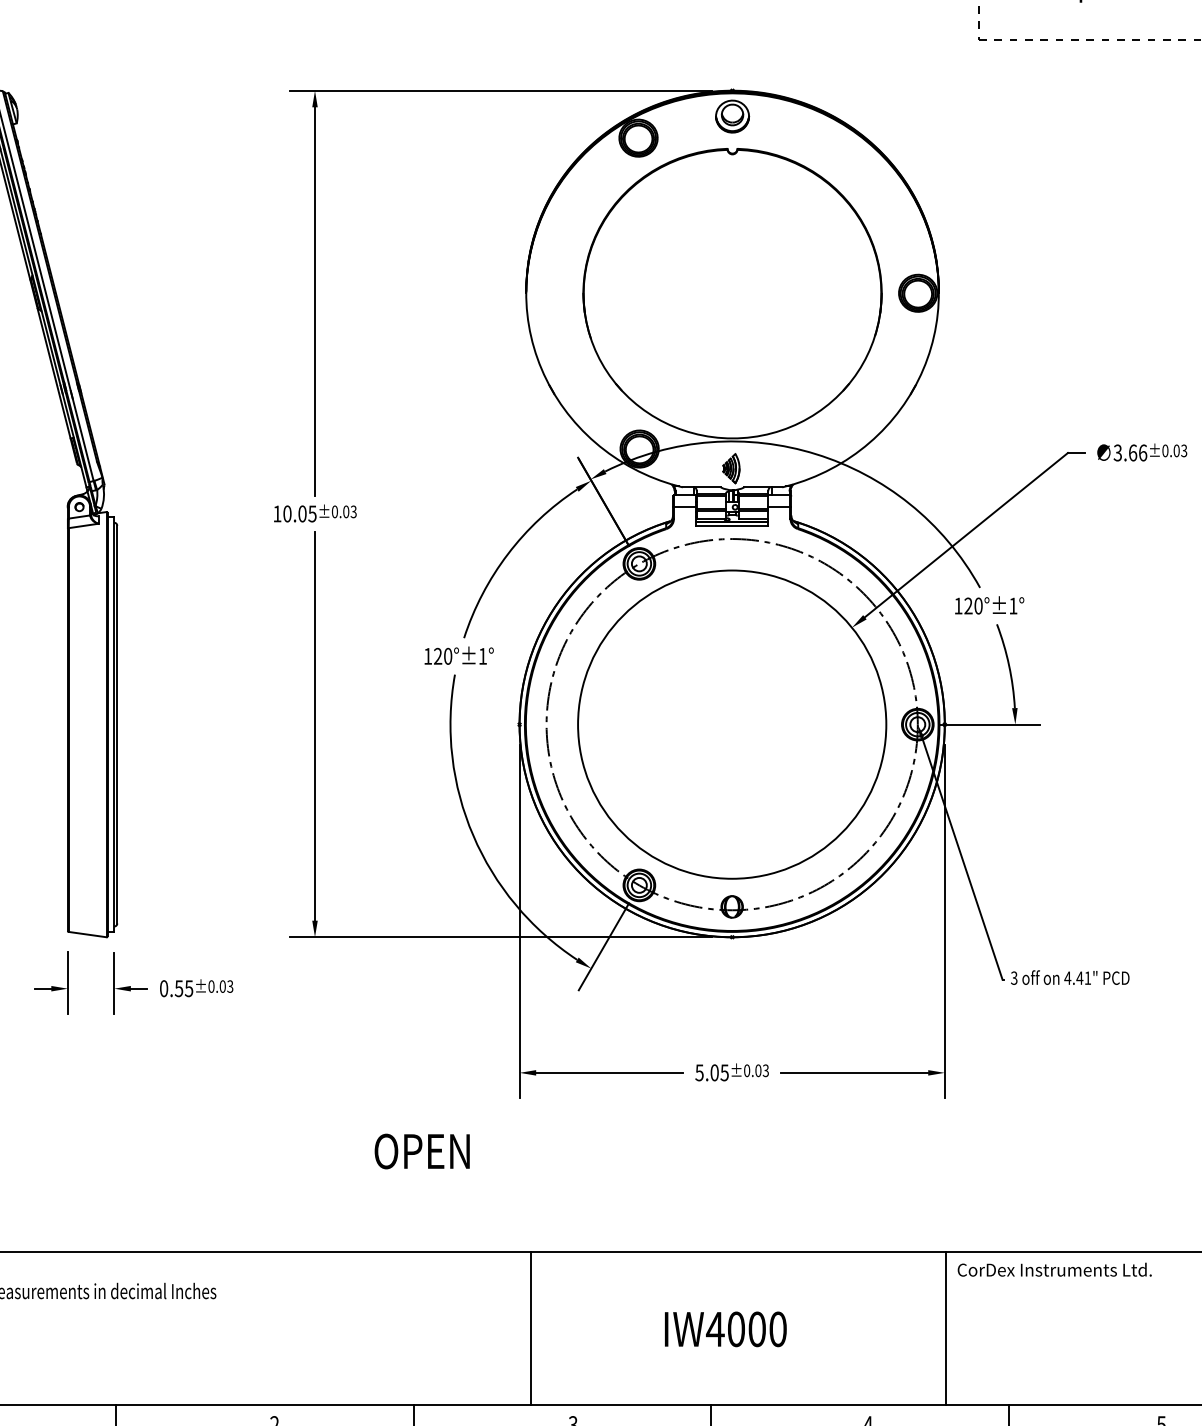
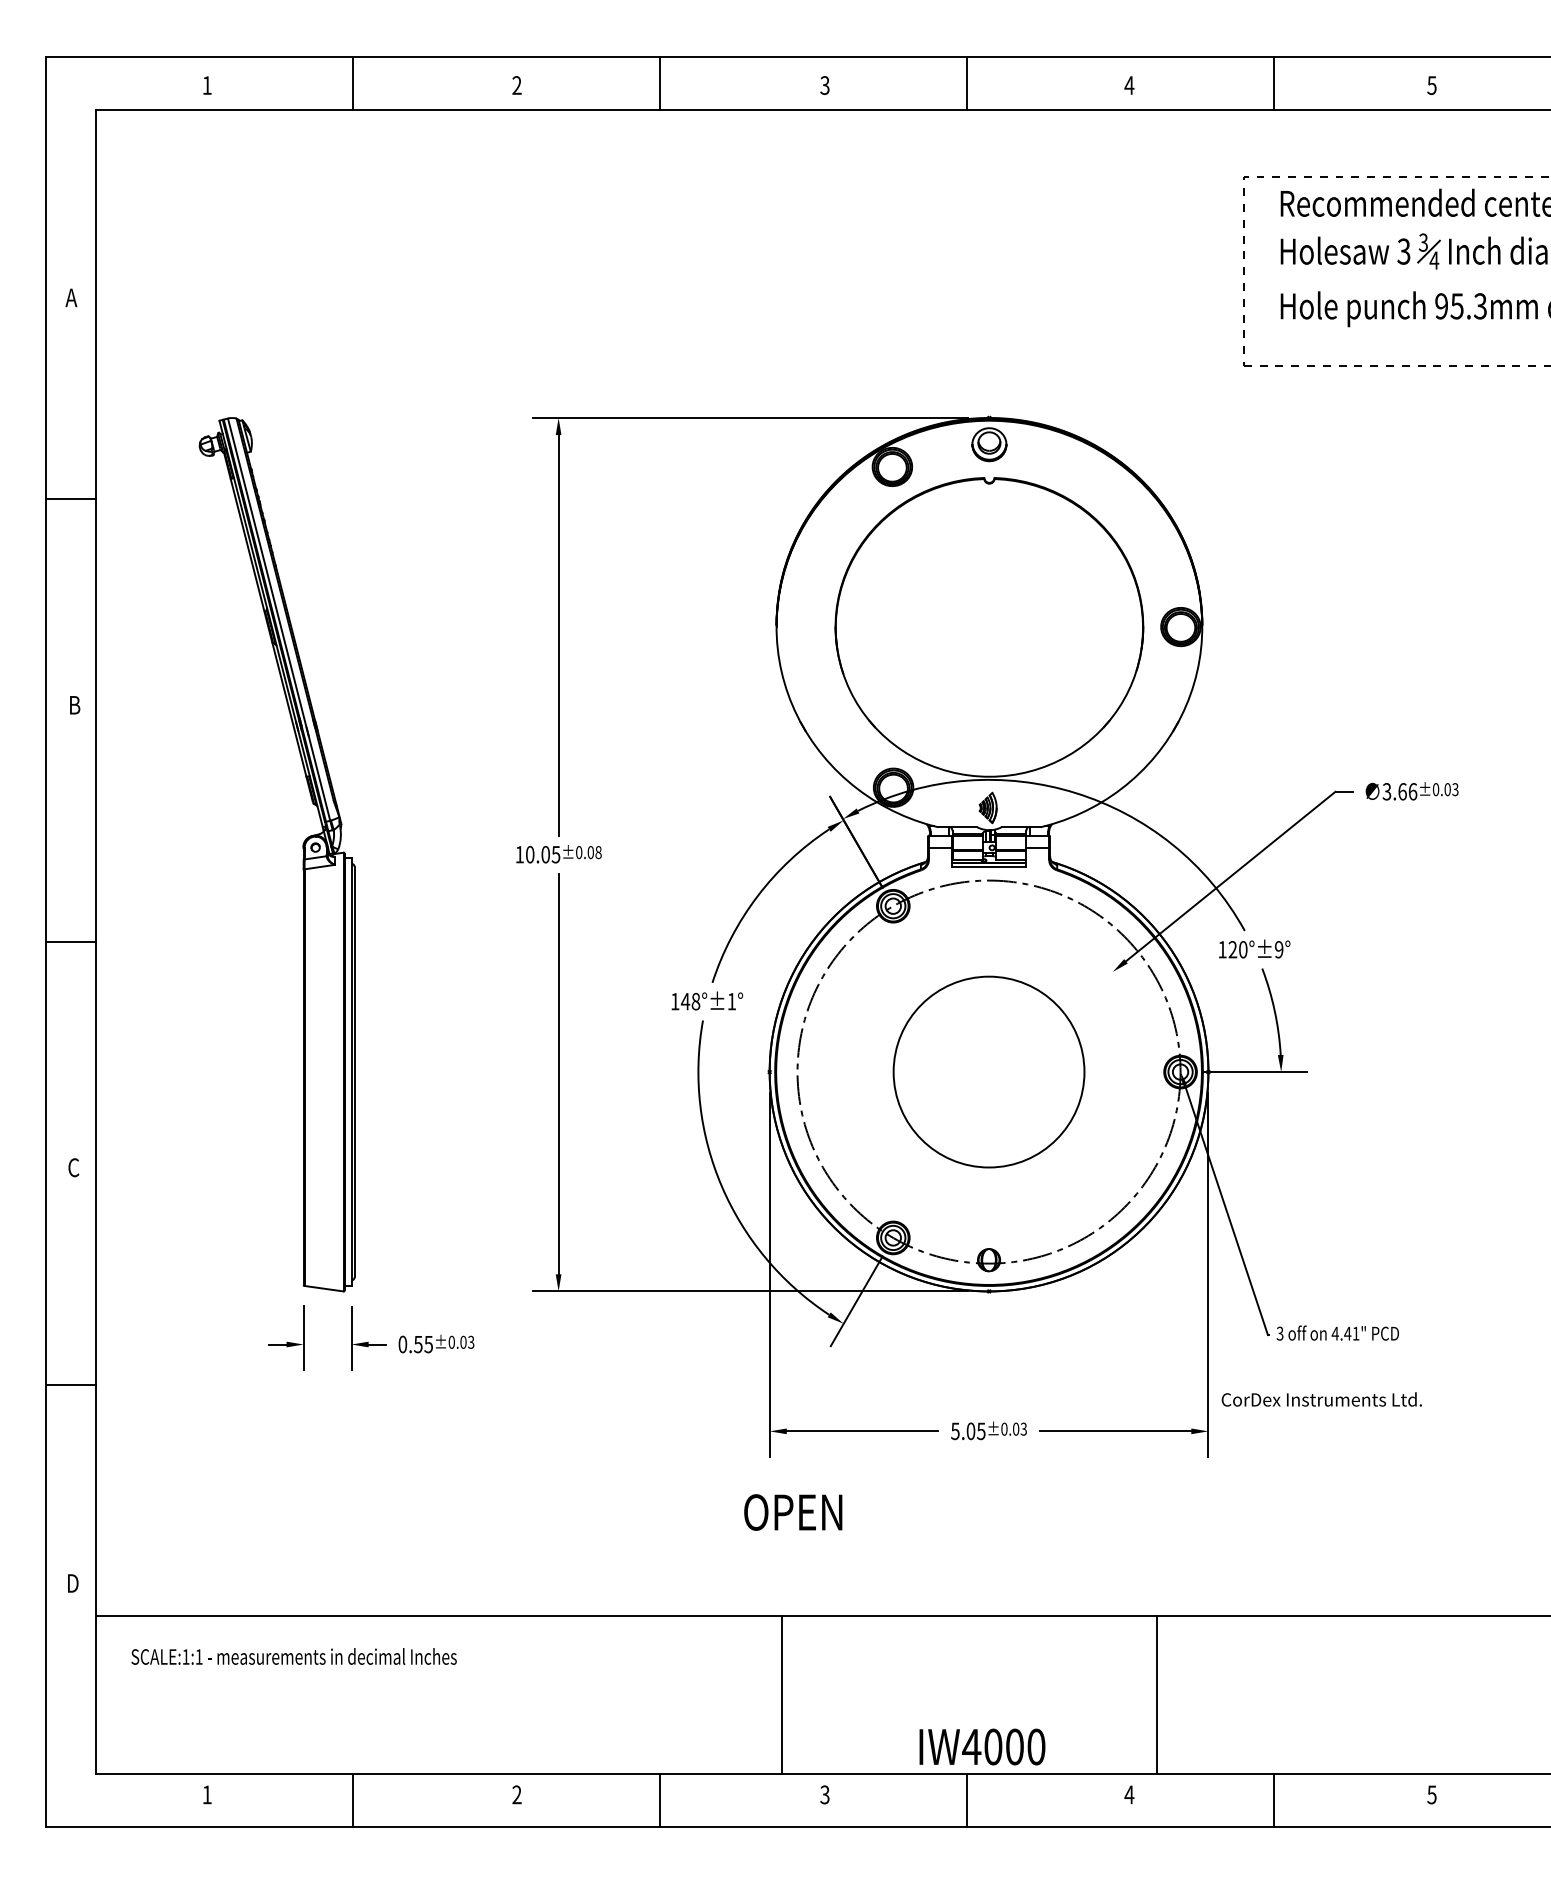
text: (353, 511) -> (598, 852), ±0.03 -> ±0.08
text: (1013, 605) -> (1279, 949), 120°±1° -> 120°±9°
text: (442, 656) -> (690, 1001), 120°±1° -> 148°±1°
circle: (732, 725) -> (989, 1072), size x0.6
text: (422, 1151) -> (793, 1512), moved
text: (1054, 1269) -> (1321, 1399), moved
line: (945, 1327) -> (1156, 1694), moved
text: (725, 1328) -> (982, 1746), moved

